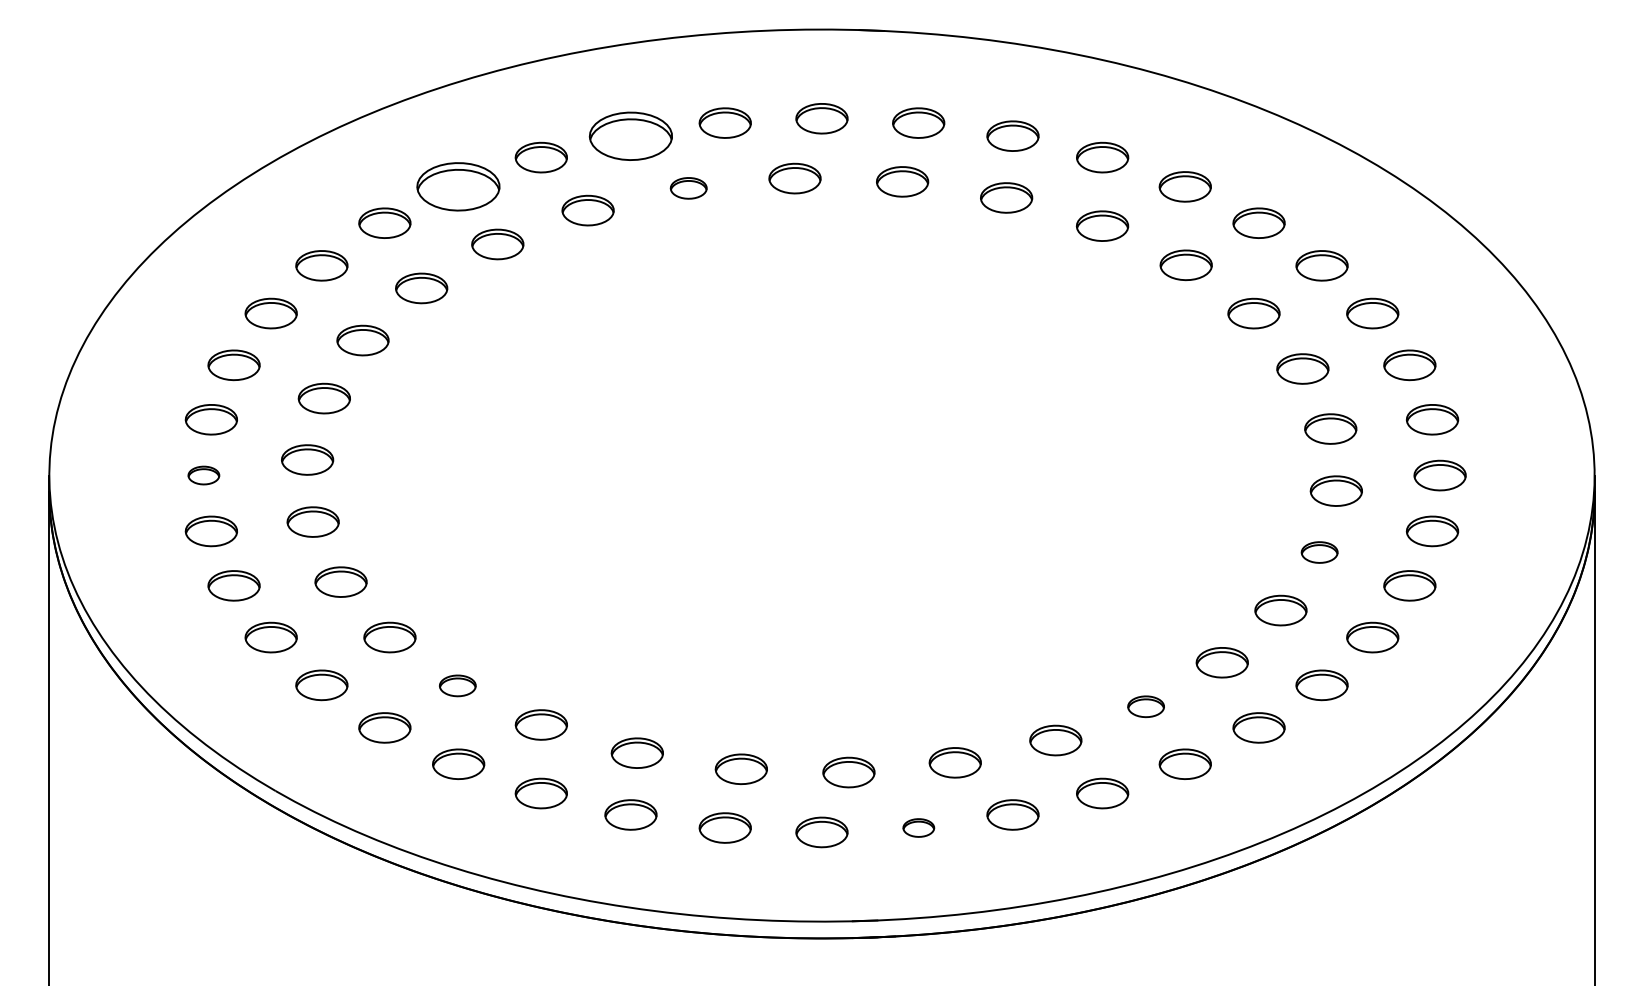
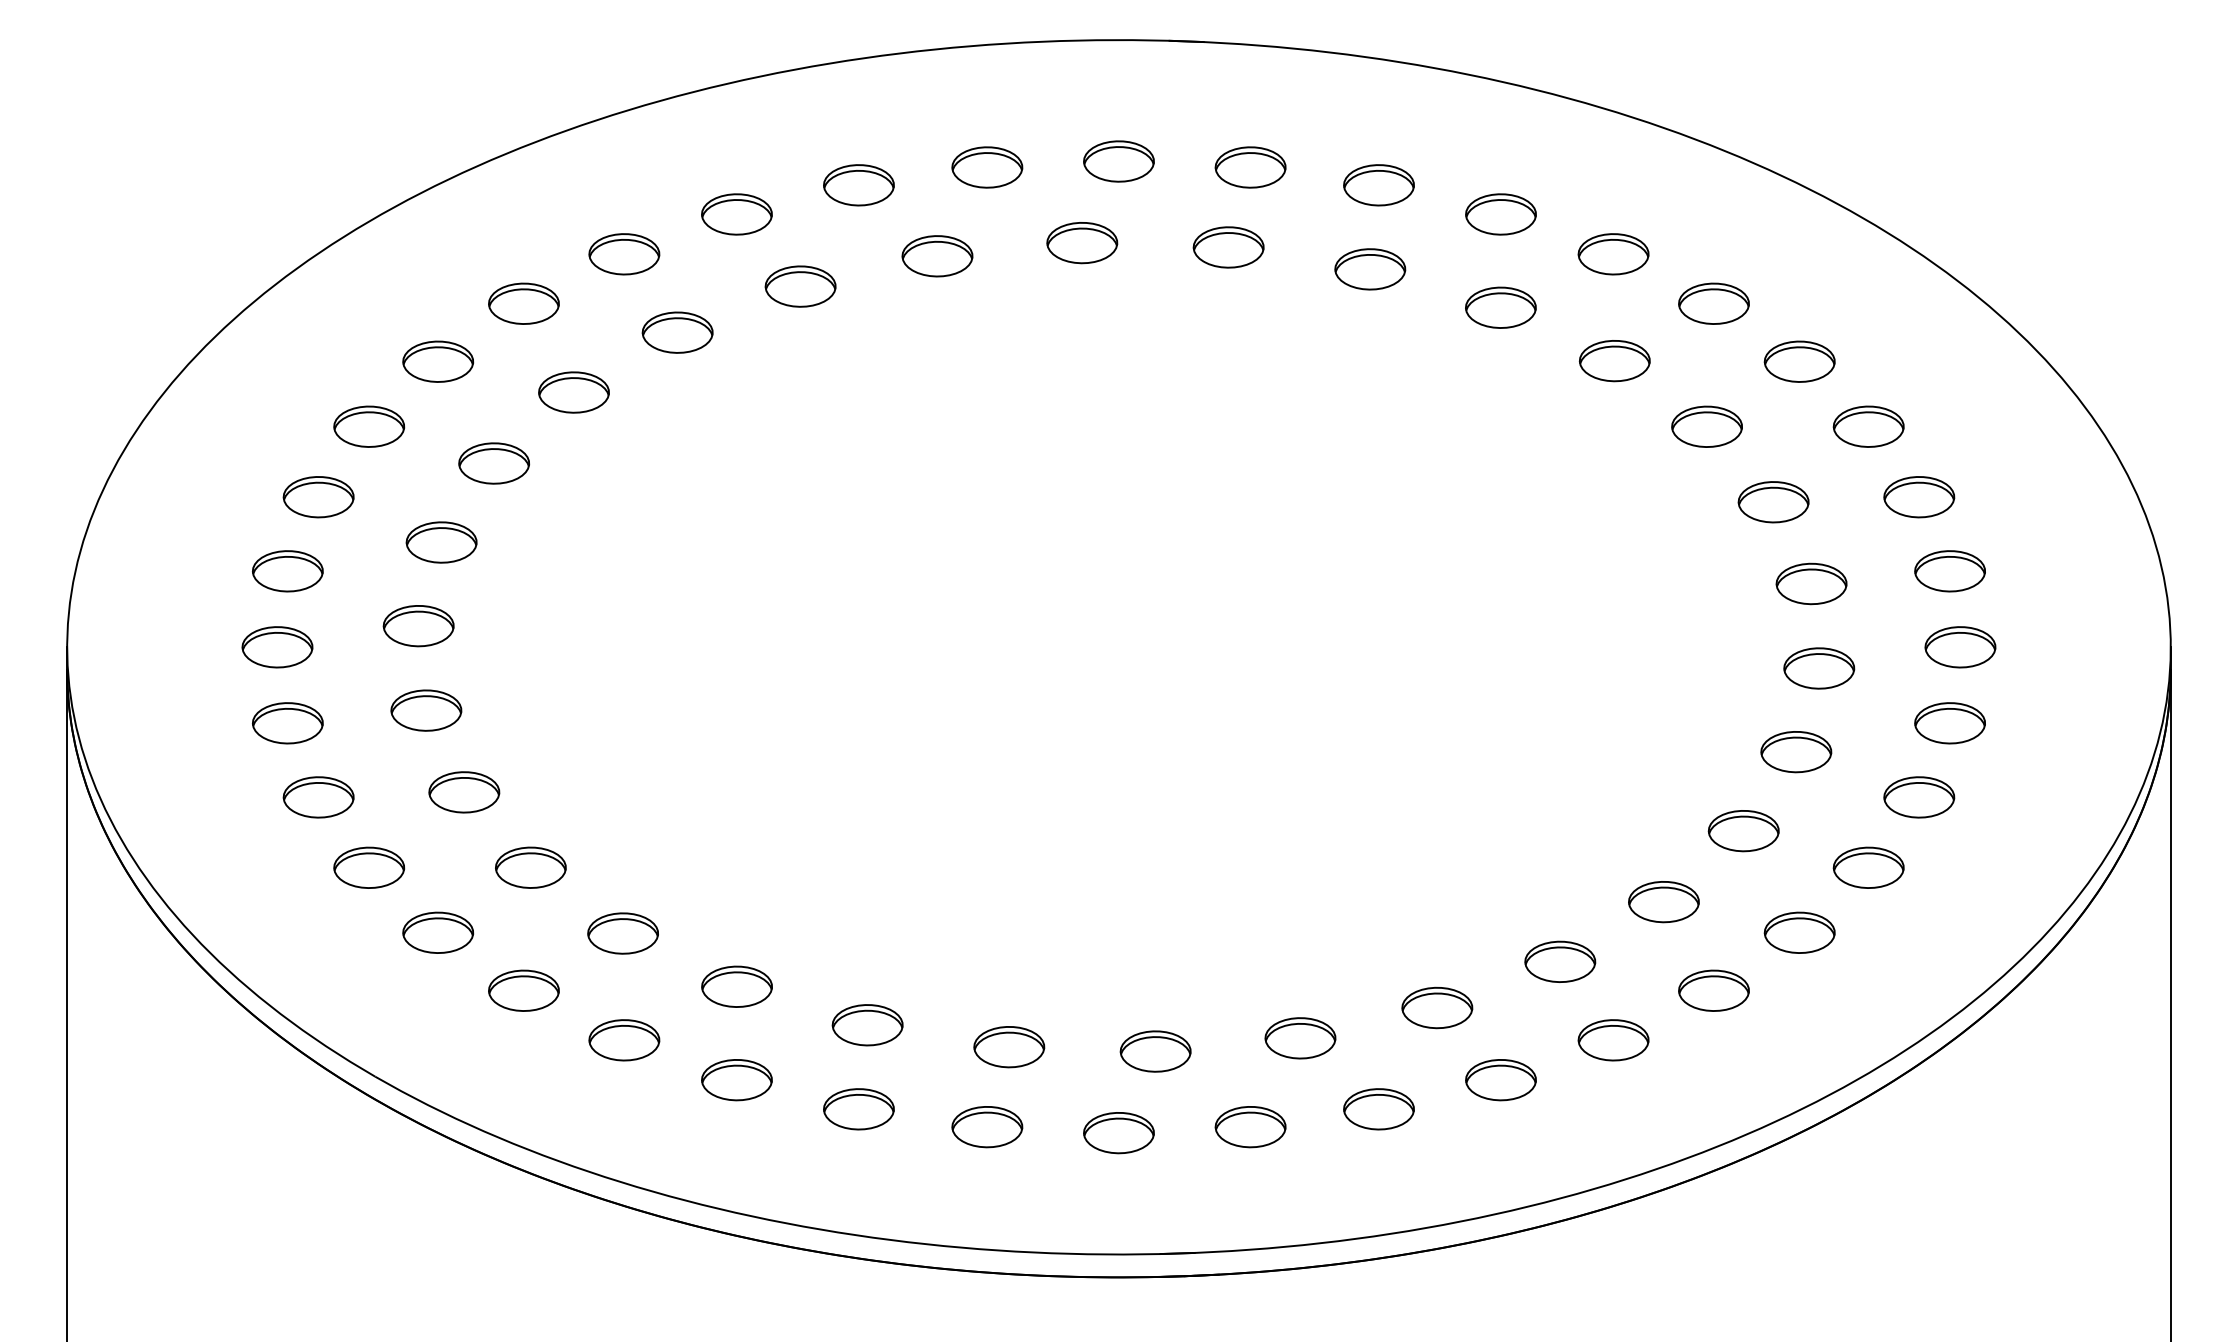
part: (630, 135) -> (858, 184), size x0.62
part: (458, 186) -> (624, 253), size x0.62
part: (688, 188) -> (937, 256), size x1.43
part: (203, 475) -> (277, 647), size x1.67
part: (1319, 552) -> (1796, 751), size x1.43
part: (457, 685) -> (622, 933), size x1.43
part: (1145, 706) -> (1559, 961), size x1.43
part: (918, 827) -> (1250, 1126), size x1.67

